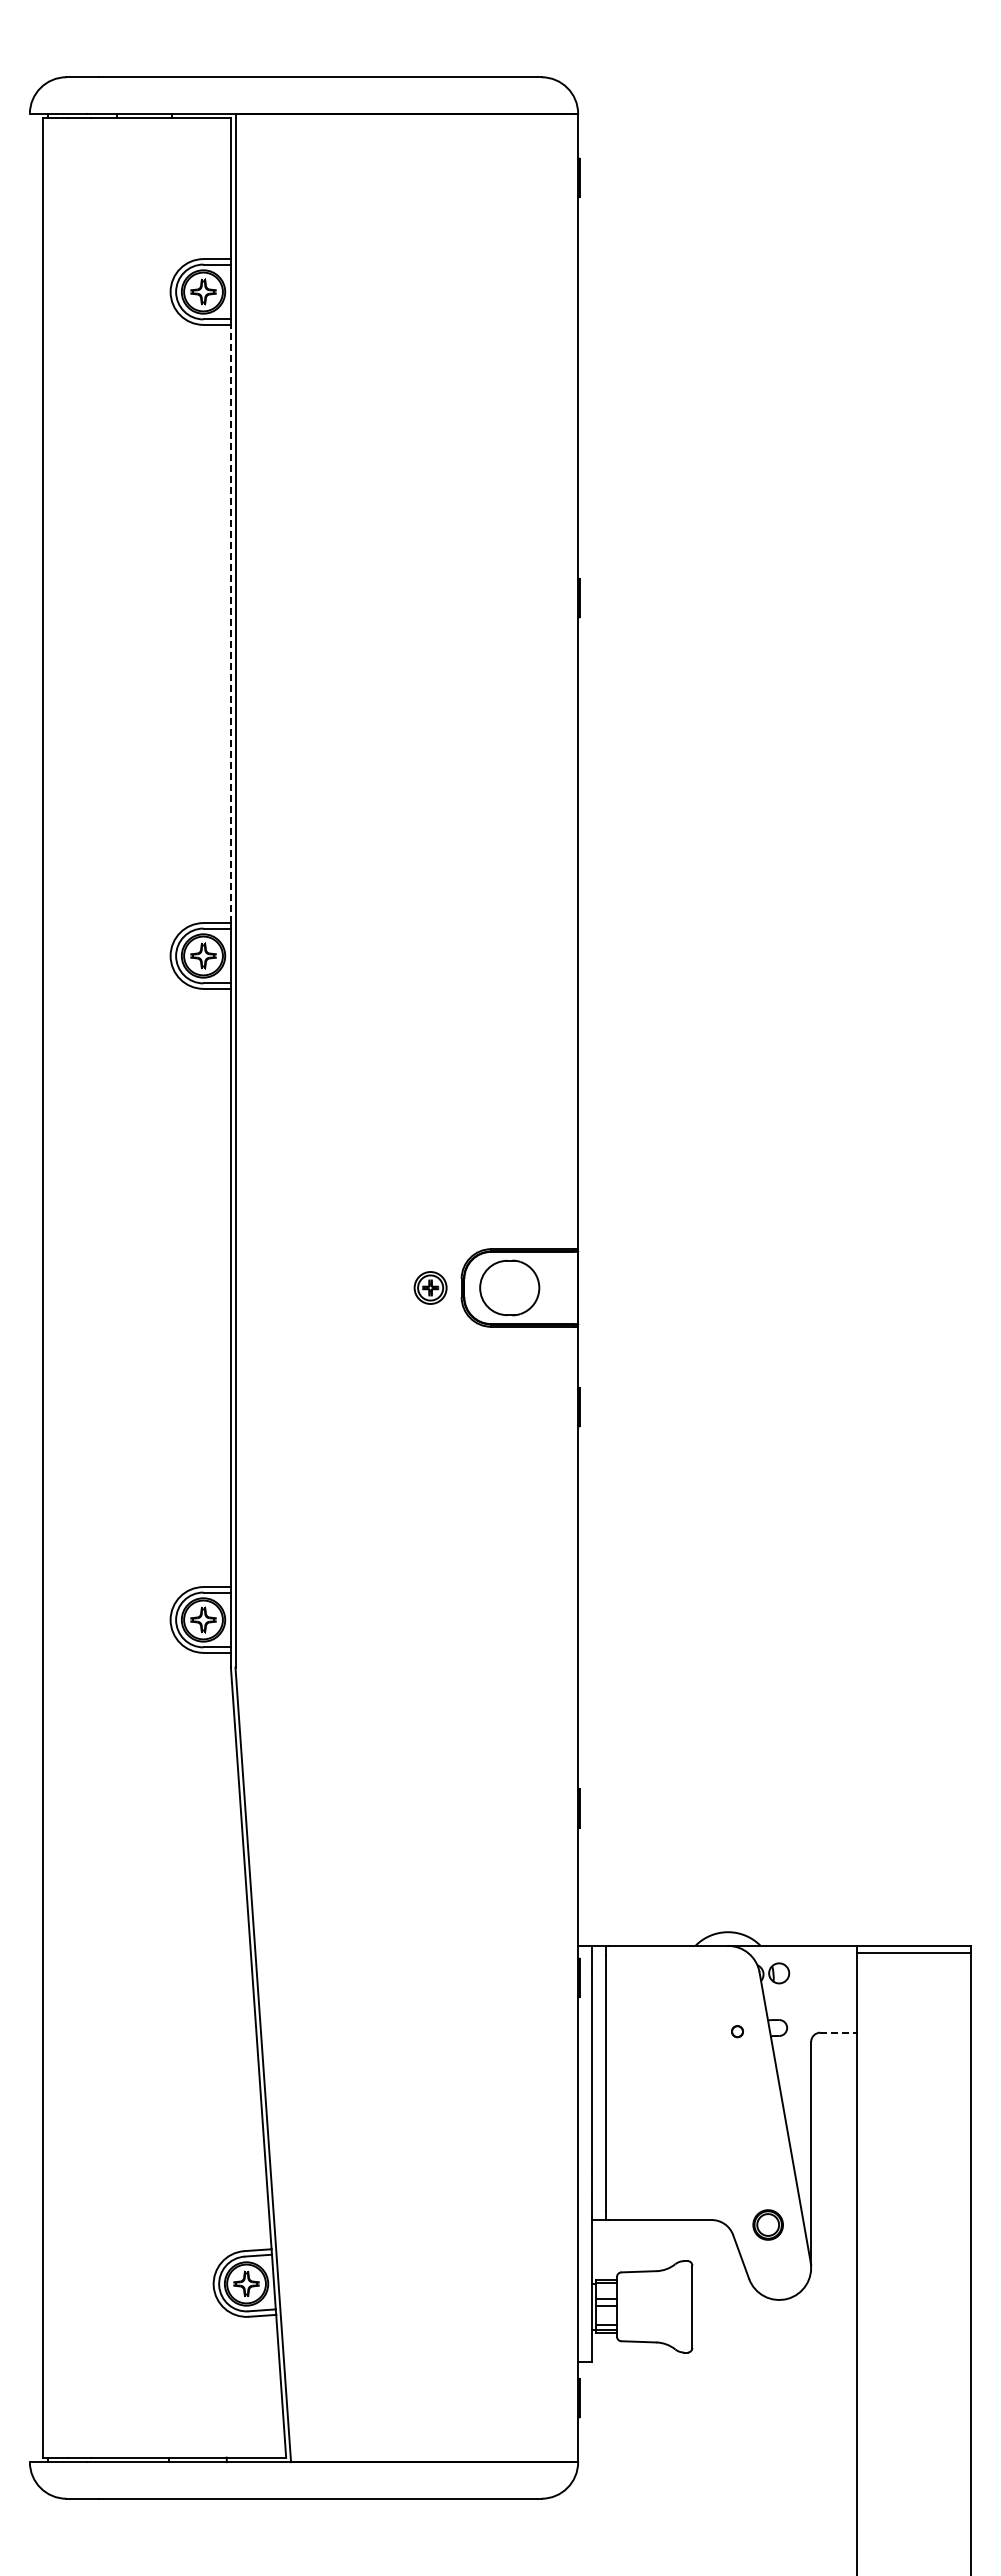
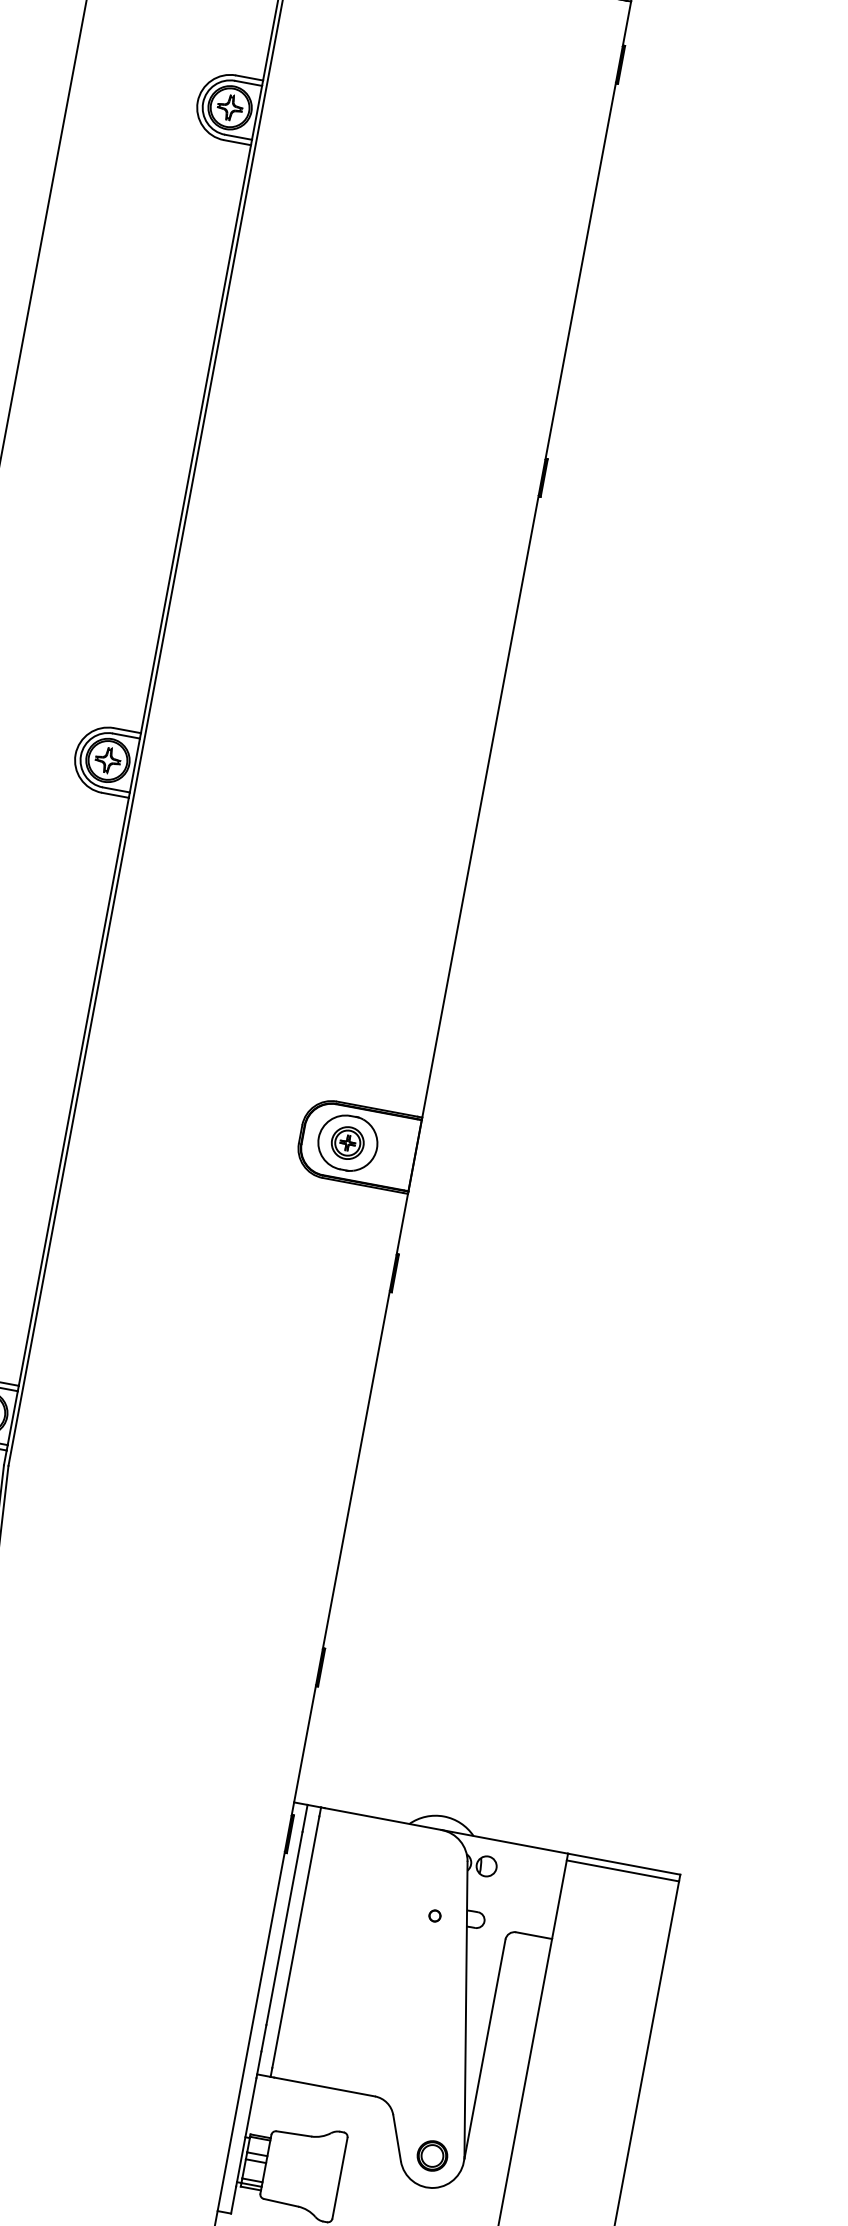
line: (230, 623) -> (195, 438), dashed -> solid
part: (430, 1287) -> (347, 1142), moved
line: (839, 2032) -> (535, 1935), dashed -> solid
part: (767, 2224) -> (431, 2155), moved

